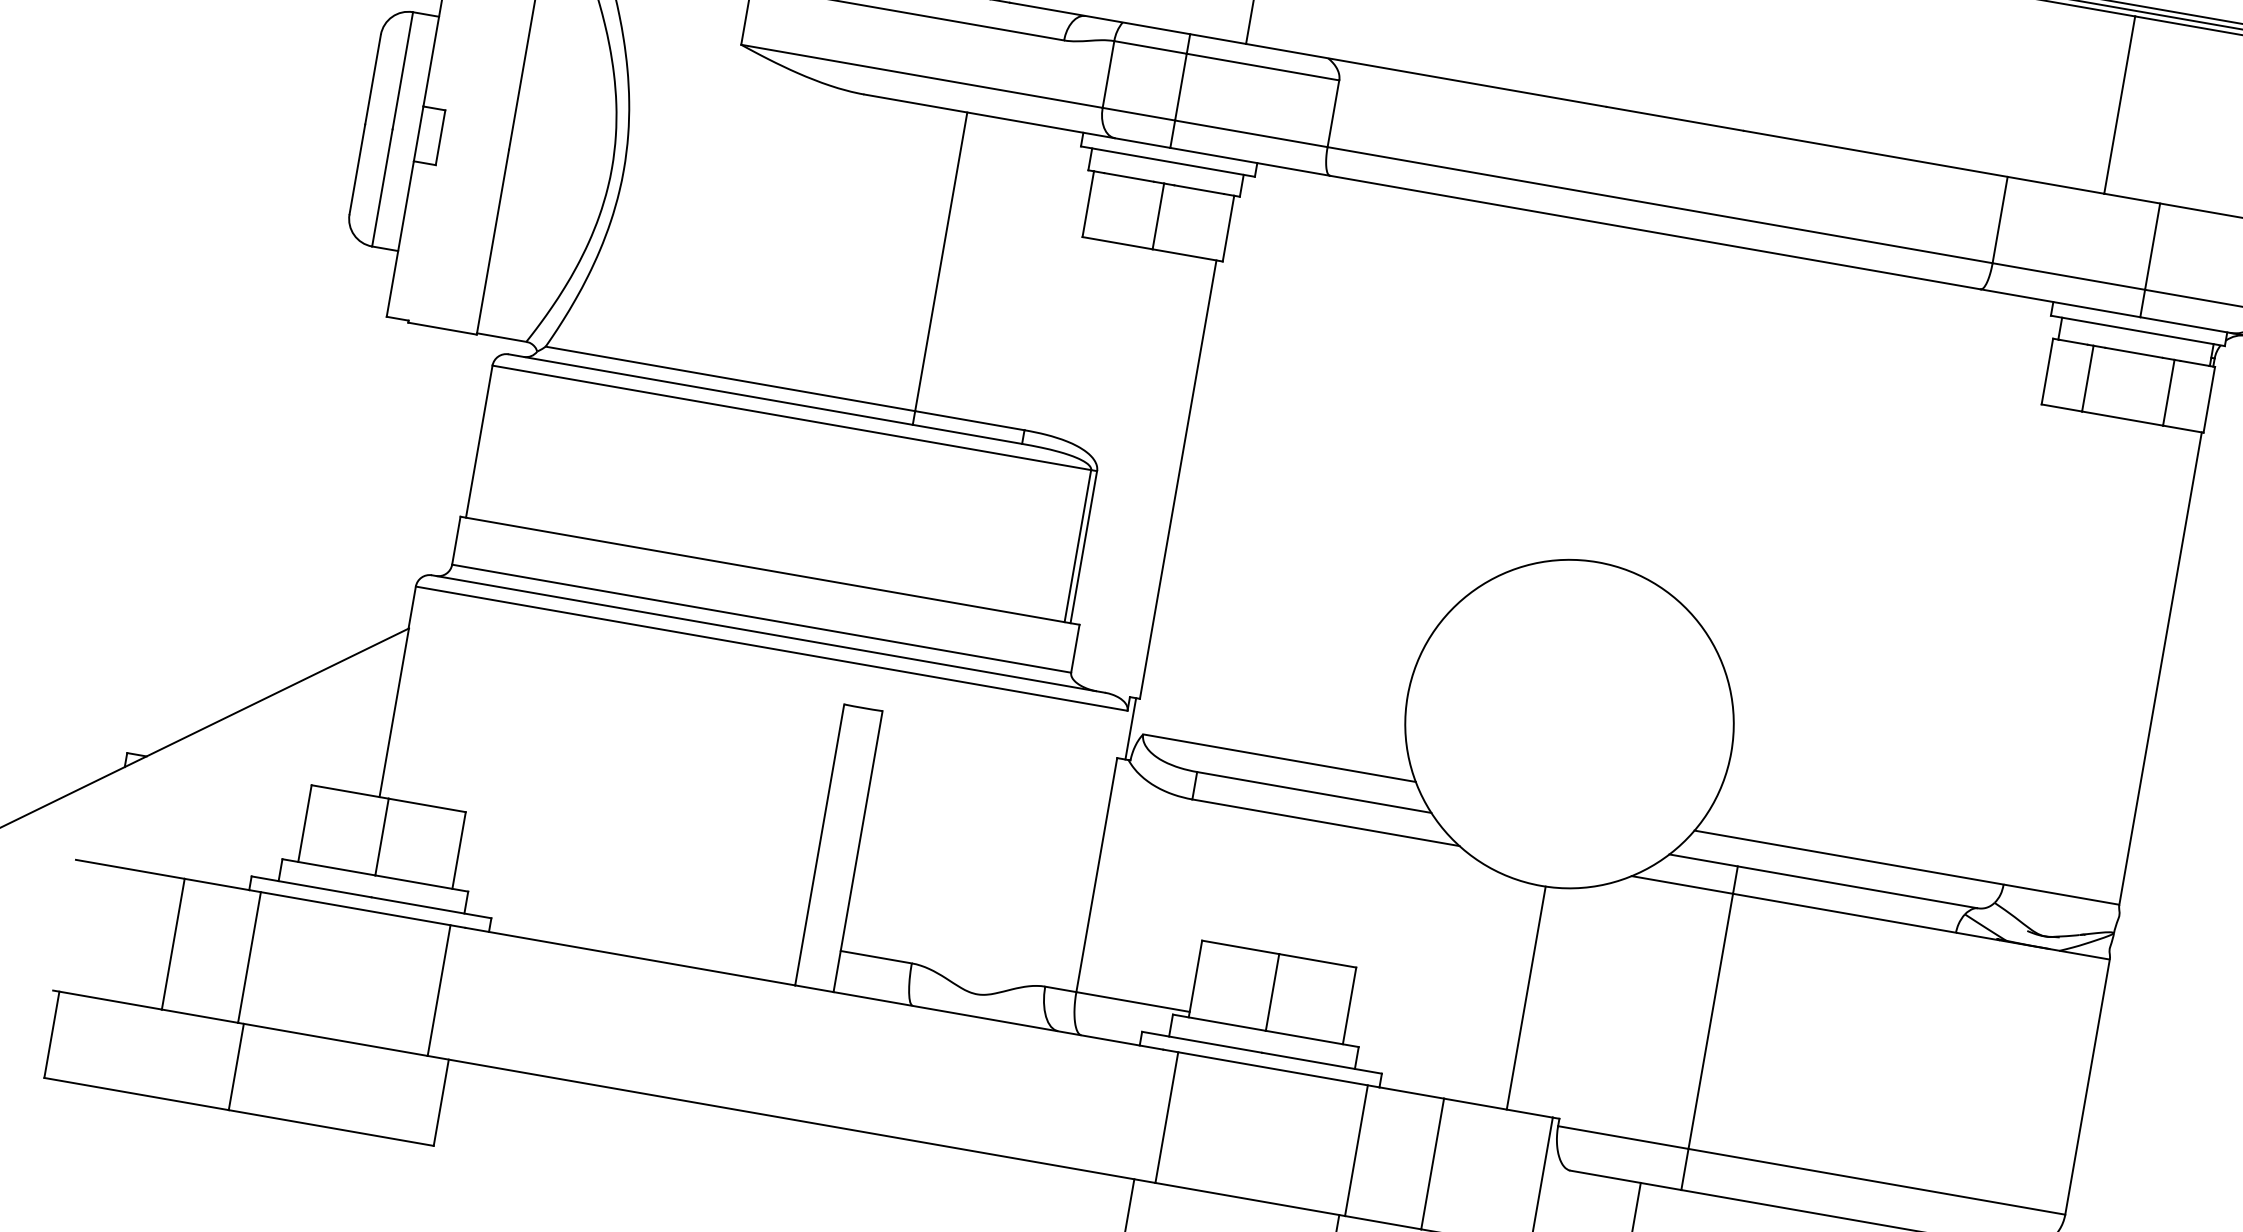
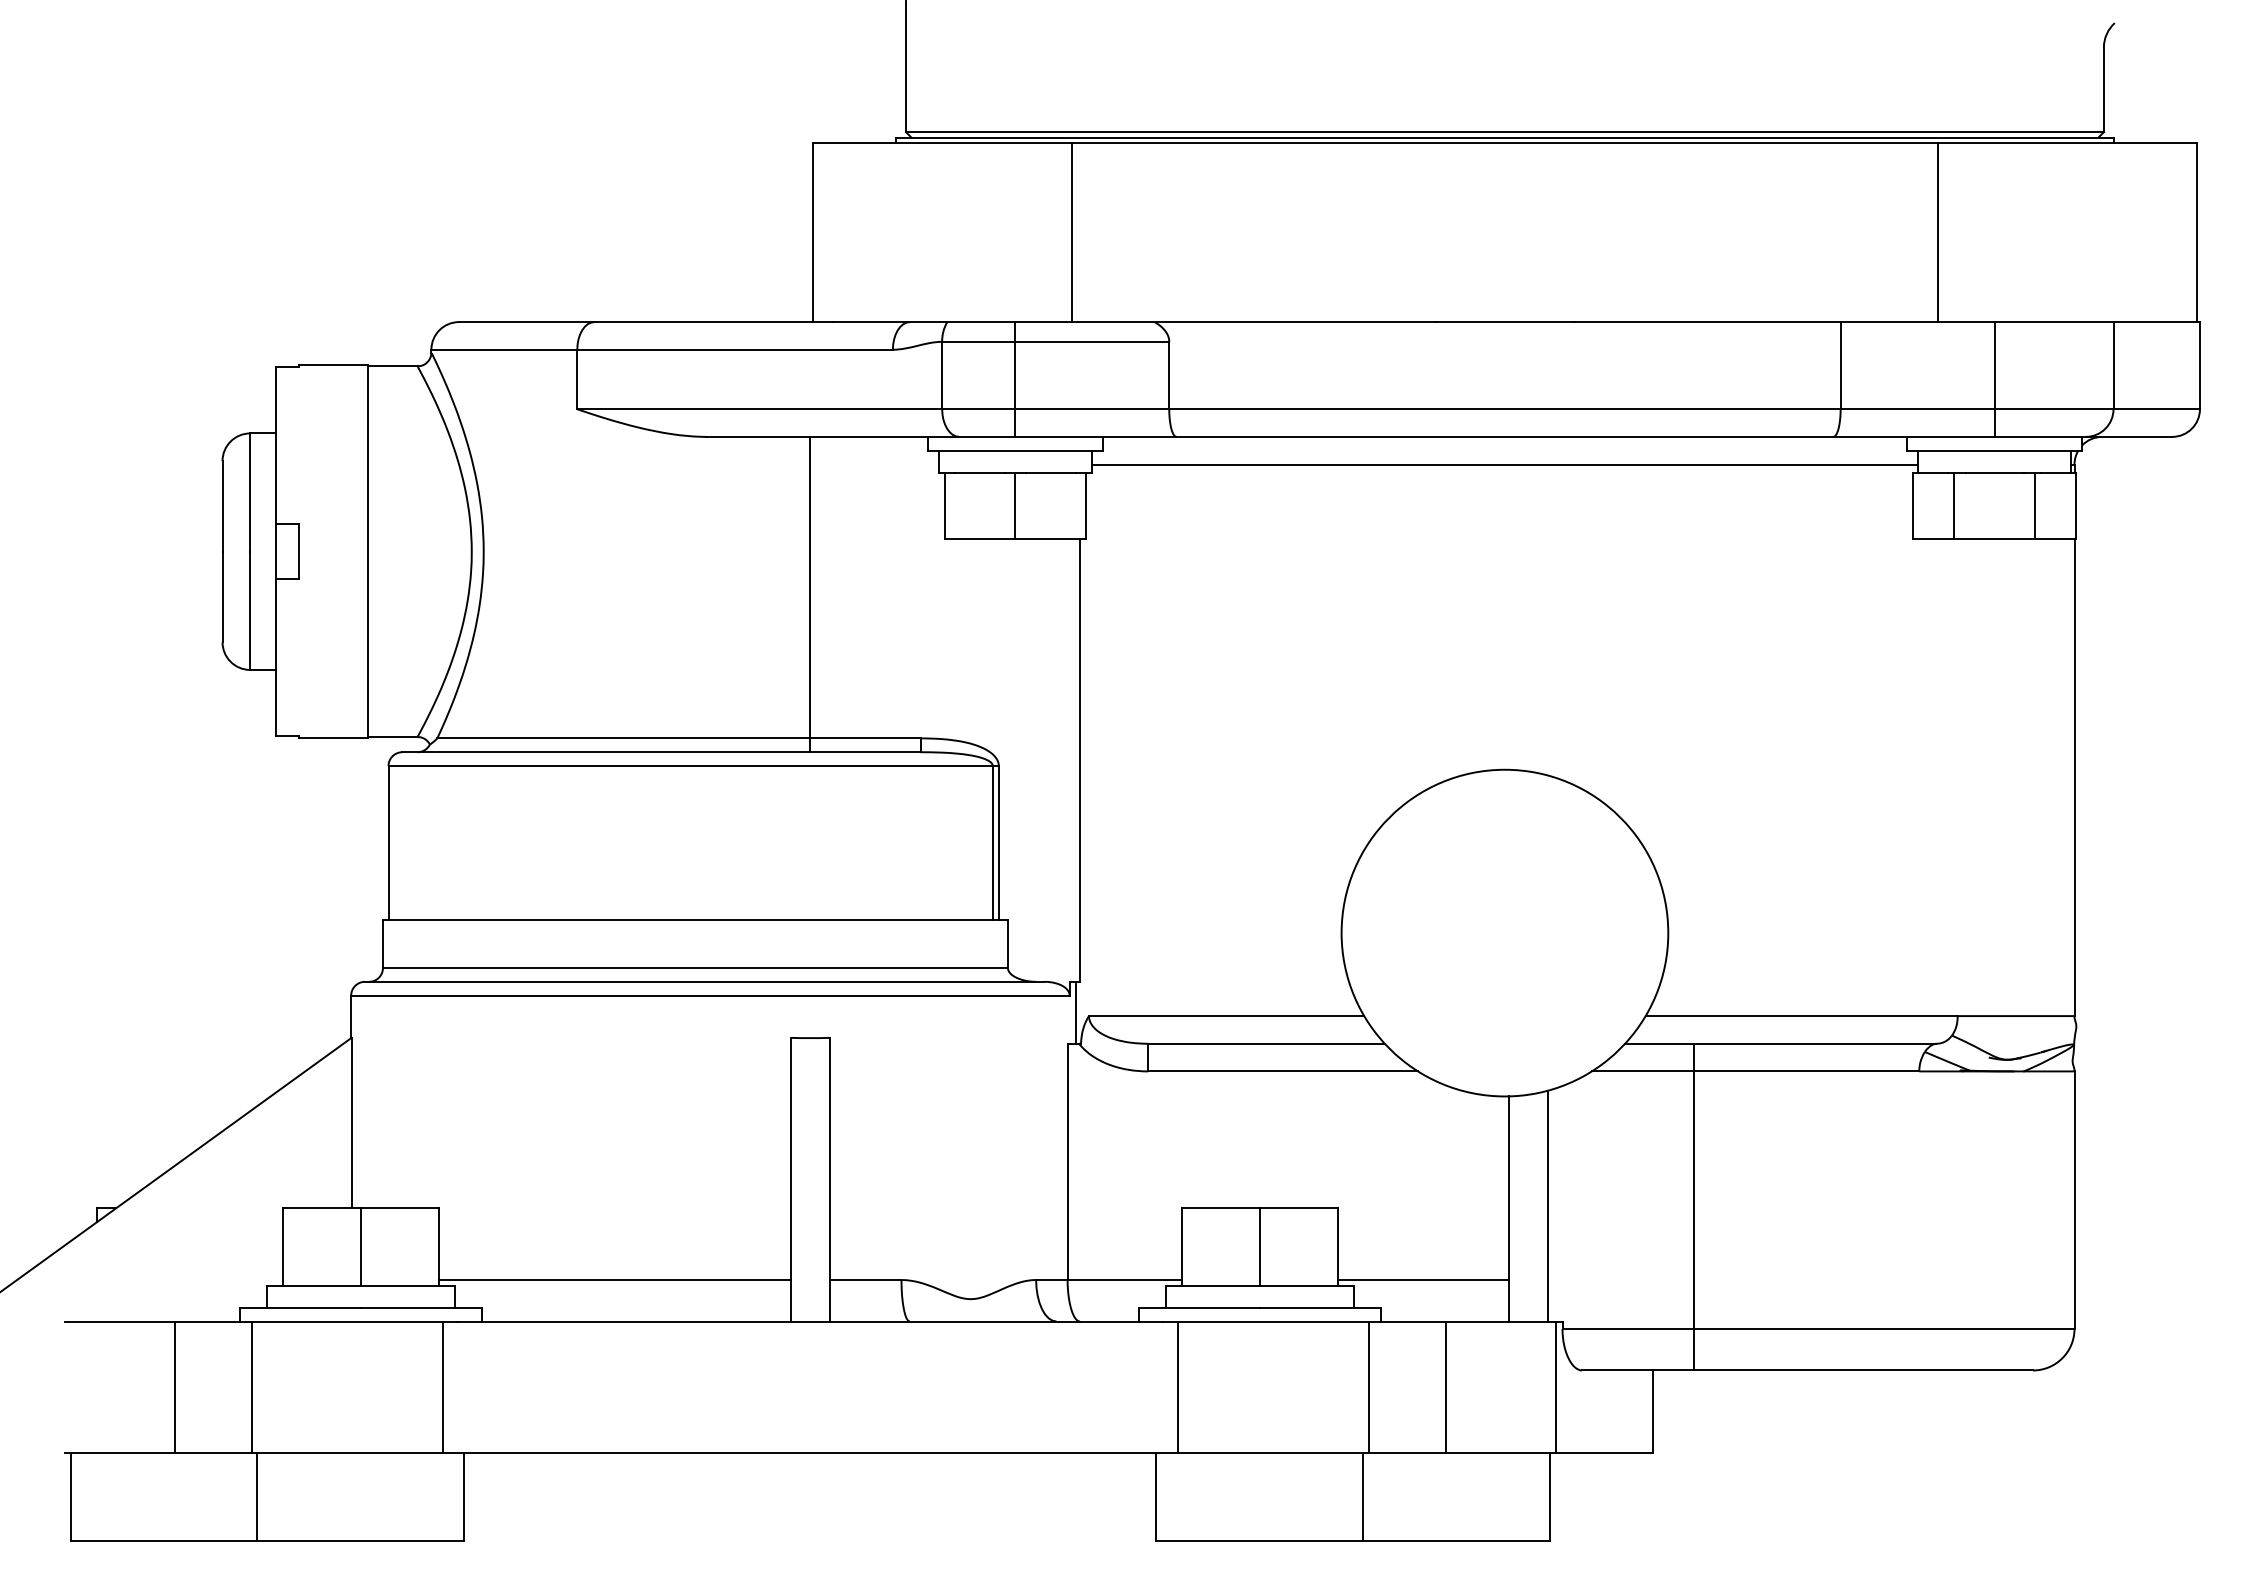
line: (1650, 259) -> (1504, 464), added
line: (627, 914) -> (614, 1280), added
line: (1565, 1001) -> (1548, 1205), added
line: (1428, 1054) -> (1423, 1280), added

